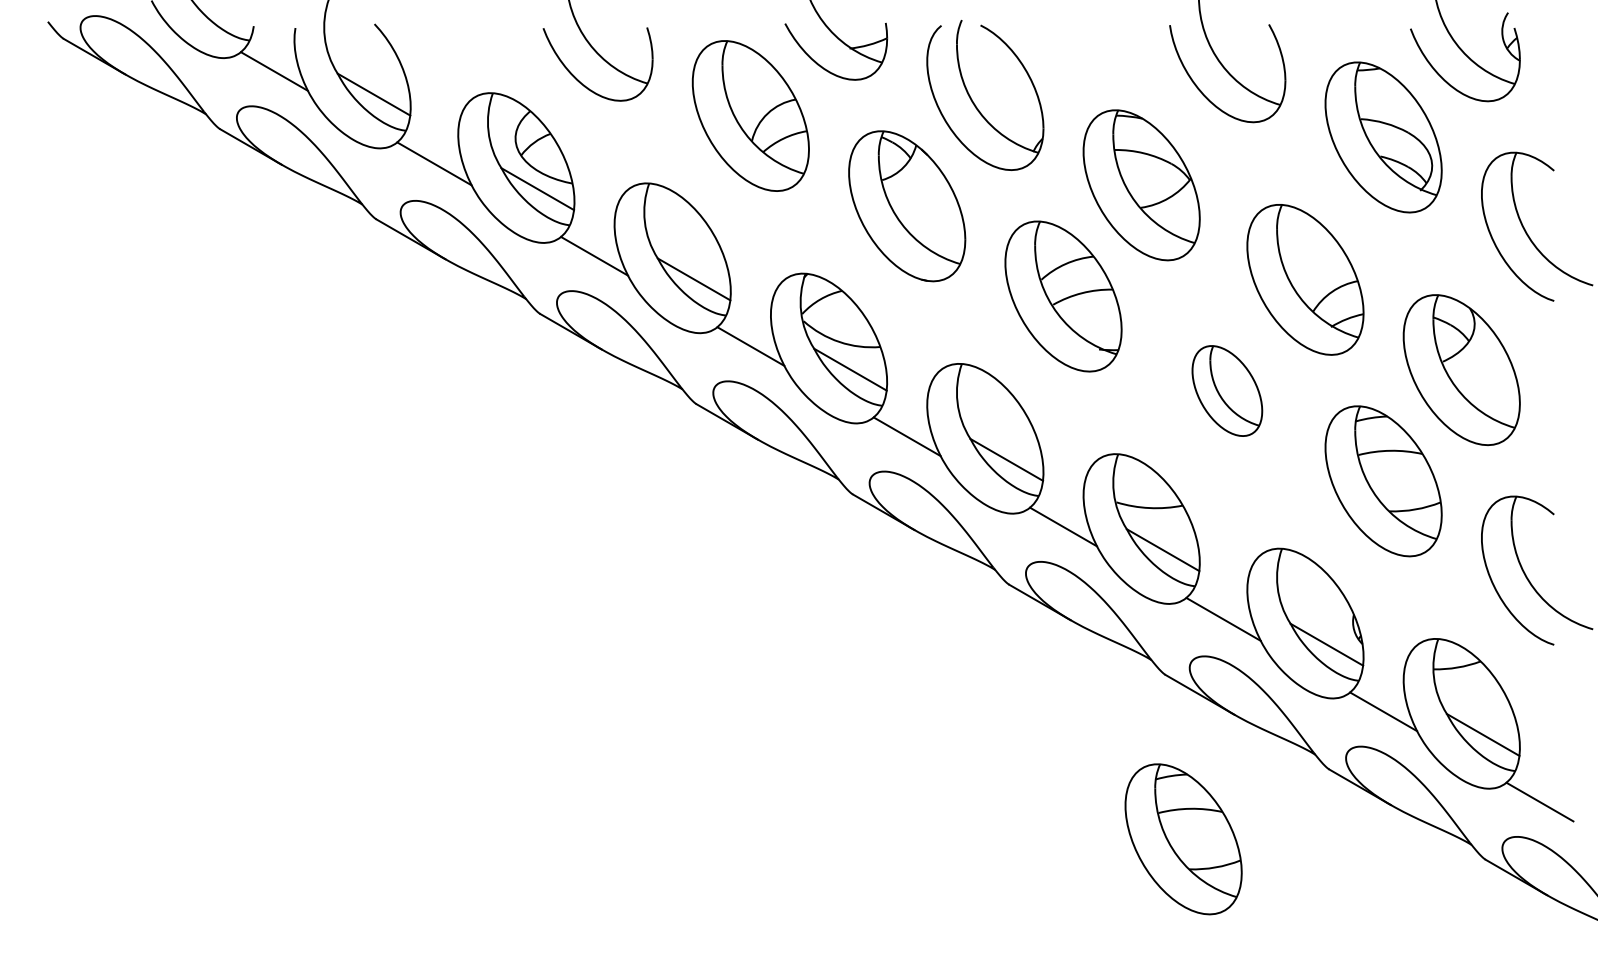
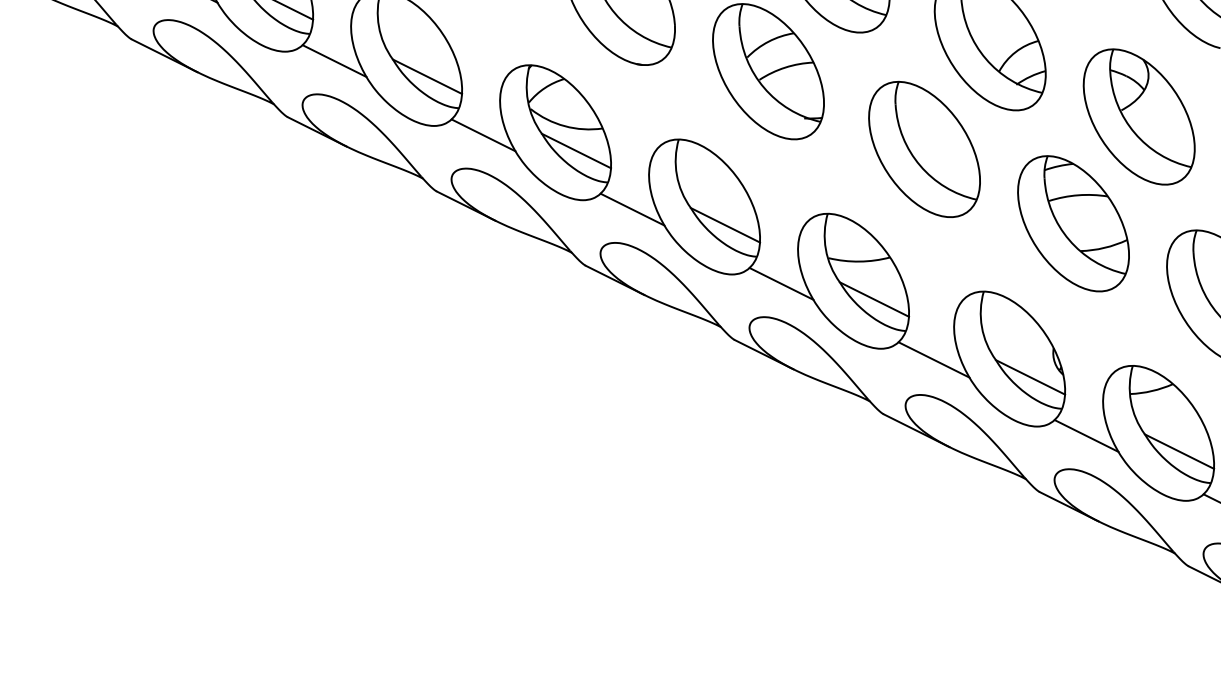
part: (1227, 390) -> (924, 148), size x1.67
part: (1183, 839) -> (909, 564), removed

